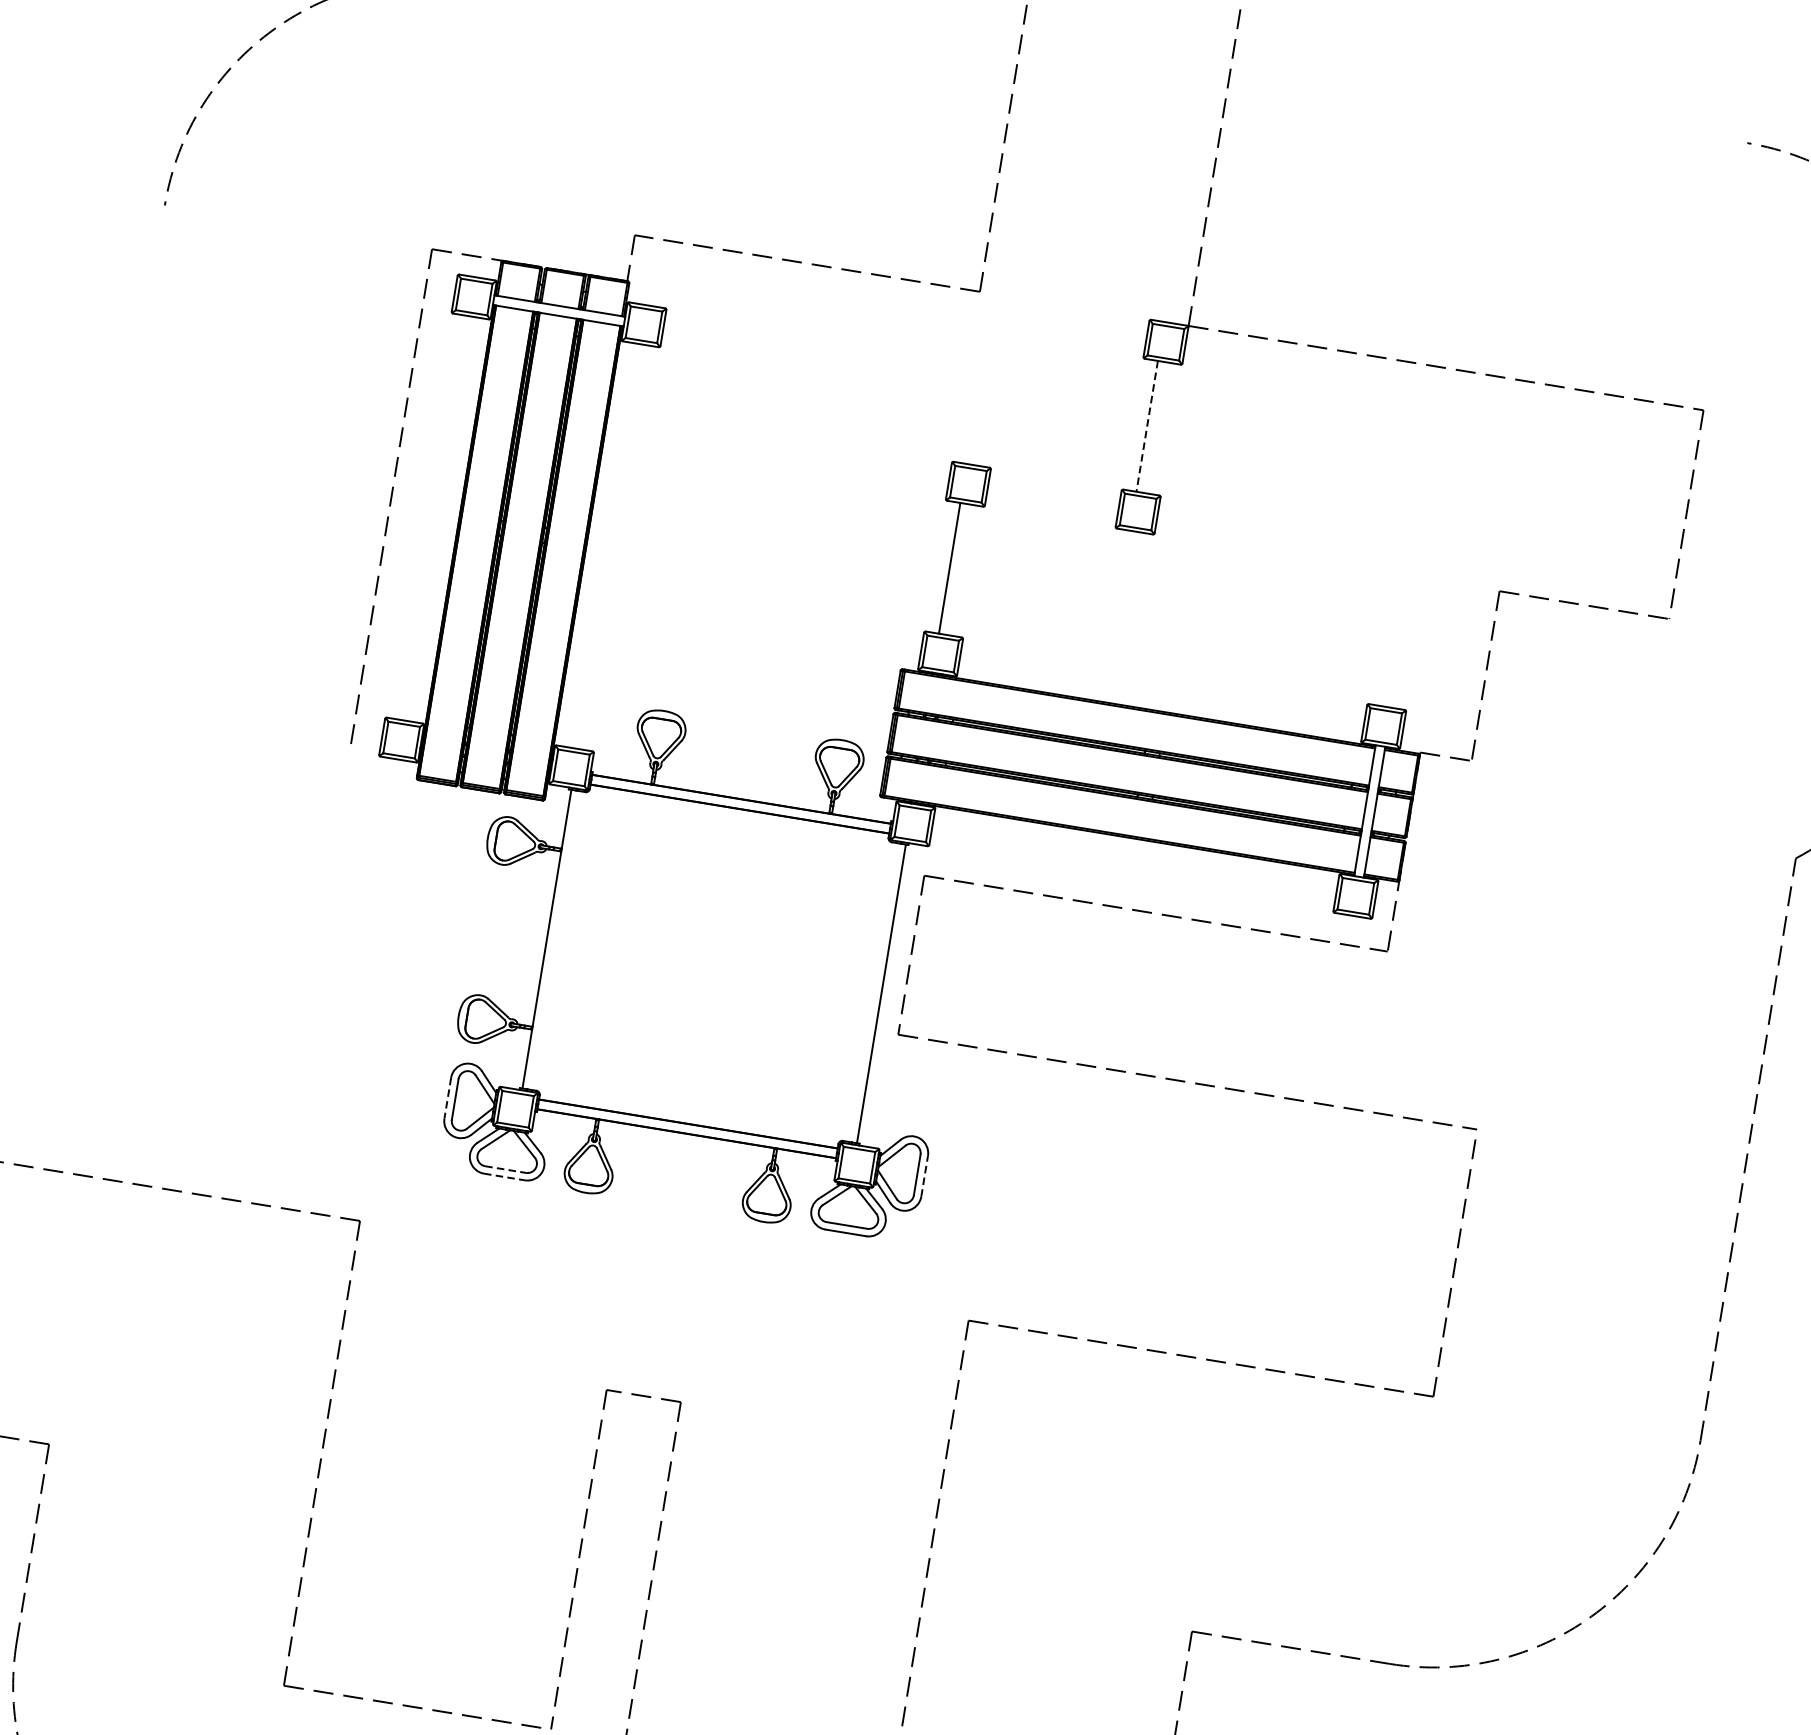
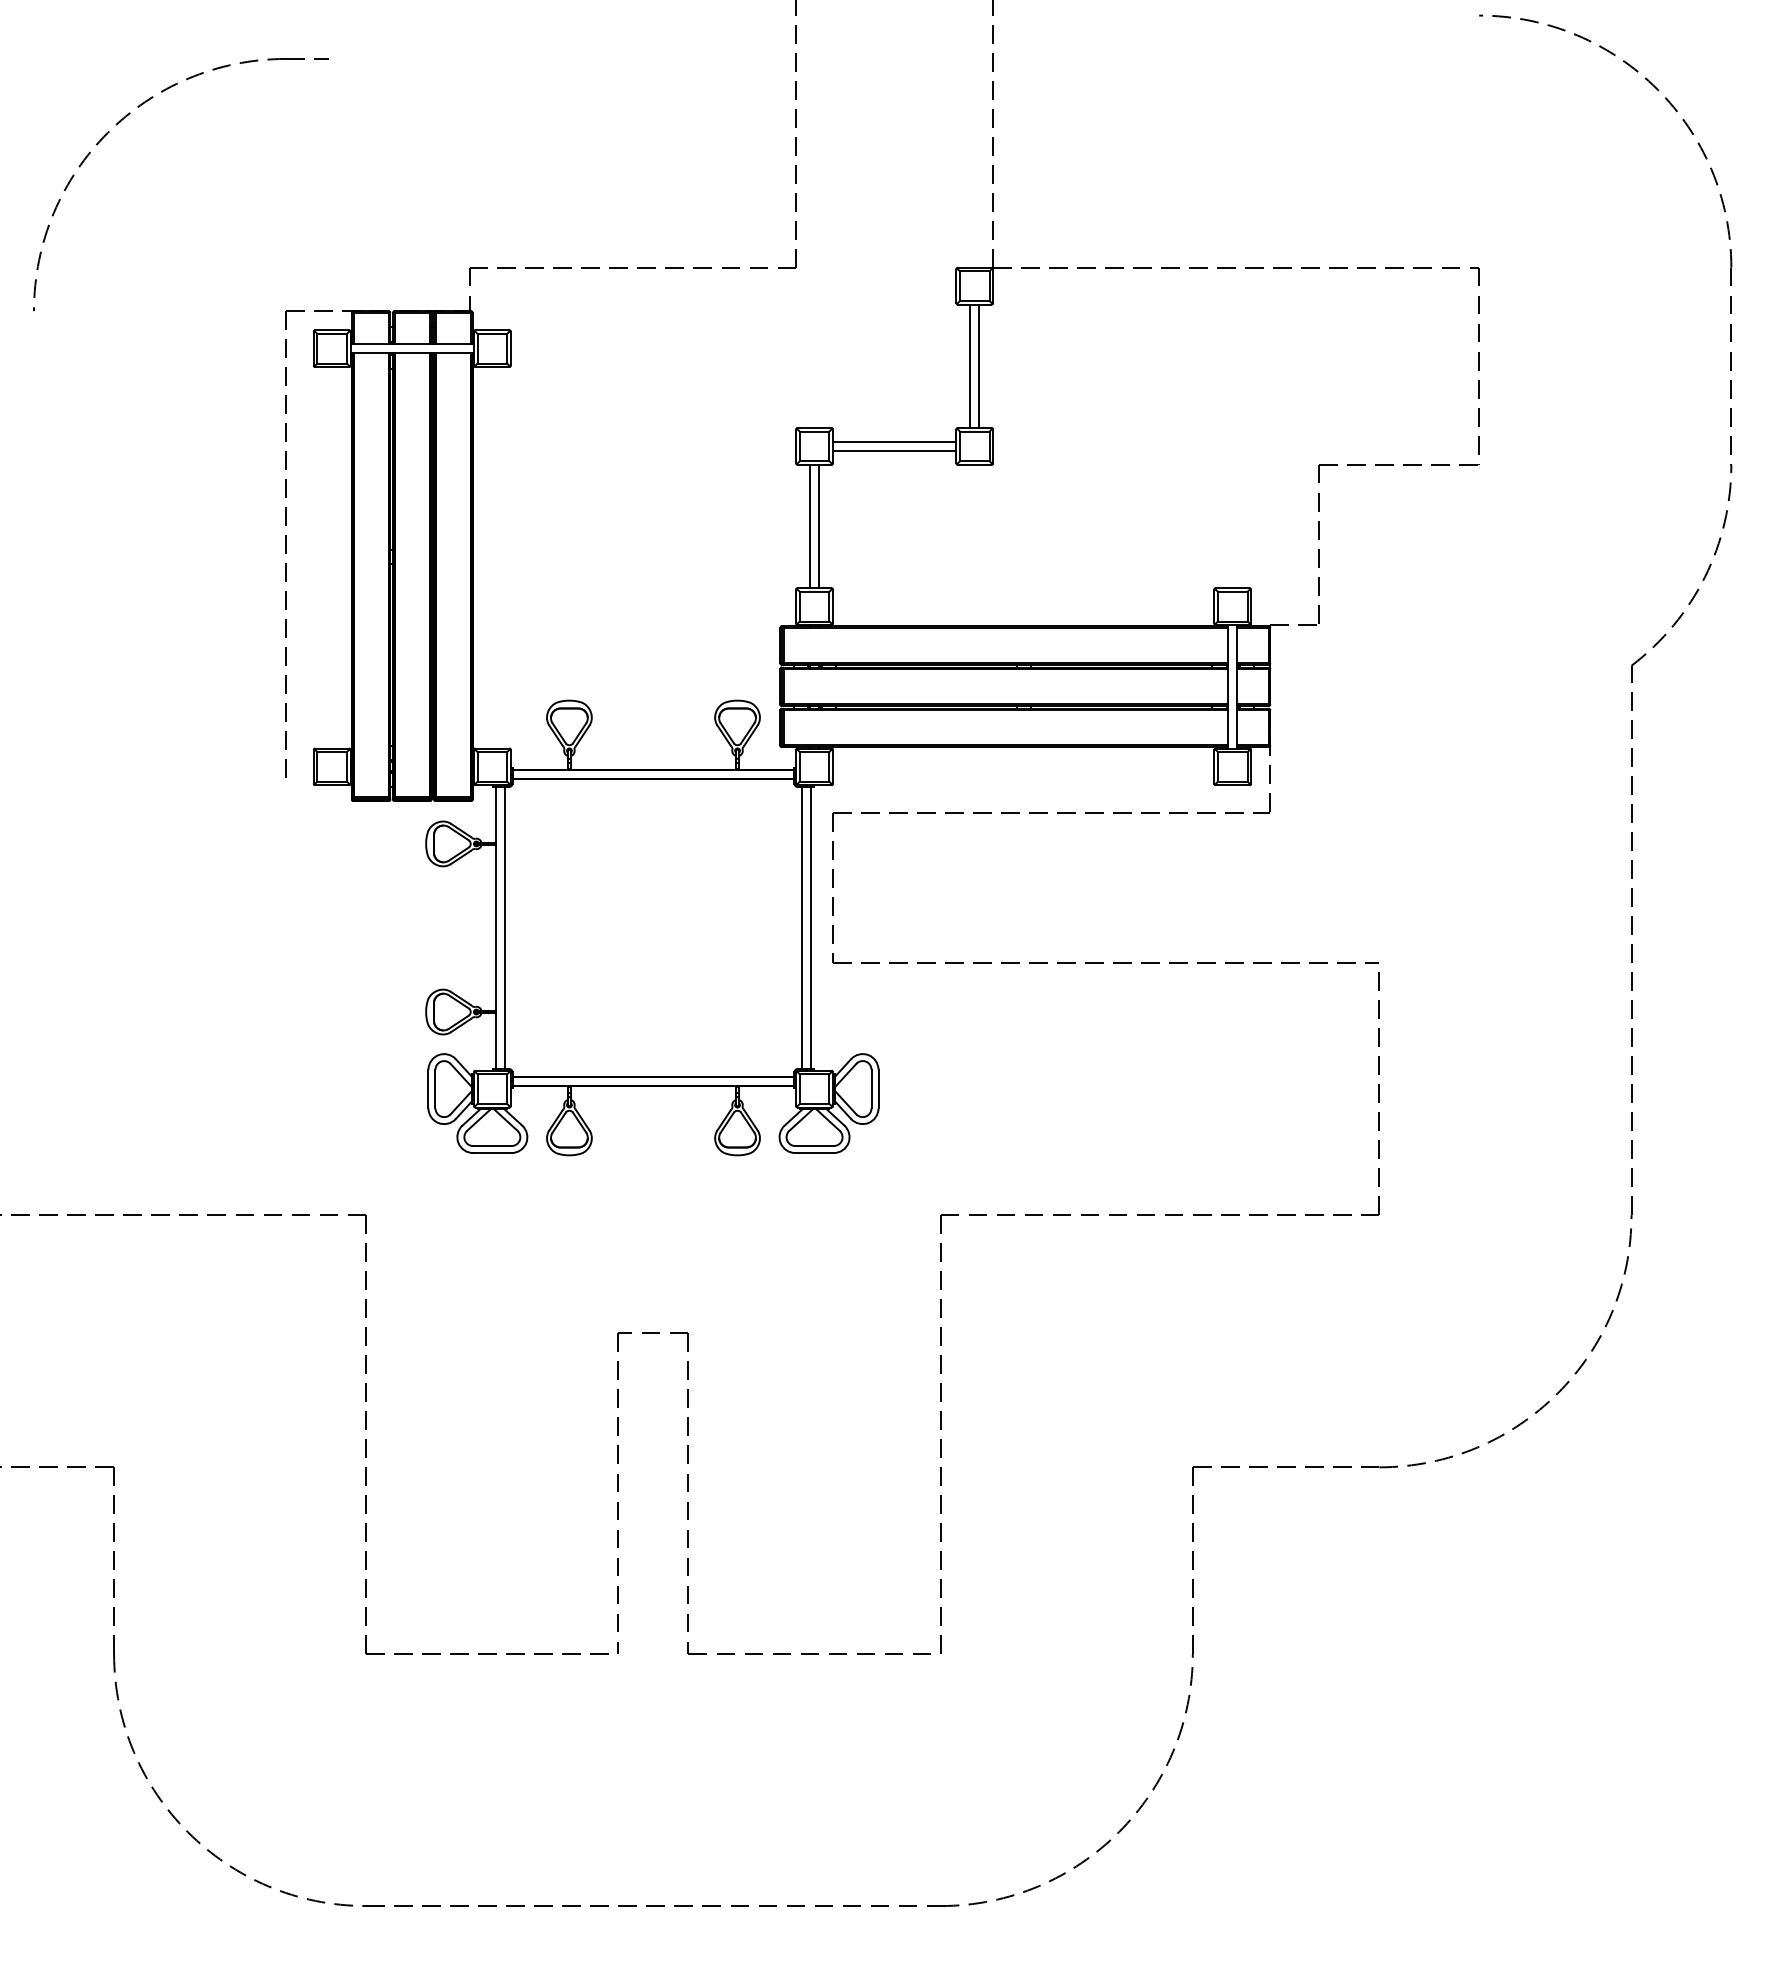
line: (1147, 426) -> (970, 366), dashed -> solid
line: (1157, 428) -> (979, 366), added
line: (1053, 492) -> (894, 441), added
line: (1052, 503) -> (894, 451), added
line: (959, 569) -> (819, 526), added
line: (556, 940) -> (504, 927), added
line: (872, 991) -> (802, 927), added
line: (447, 1098) -> (428, 1089), dashed -> solid
line: (505, 1170) -> (492, 1146), dashed -> solid
line: (924, 1175) -> (878, 1088), dashed -> solid
line: (504, 1177) -> (492, 1153), dashed -> solid

